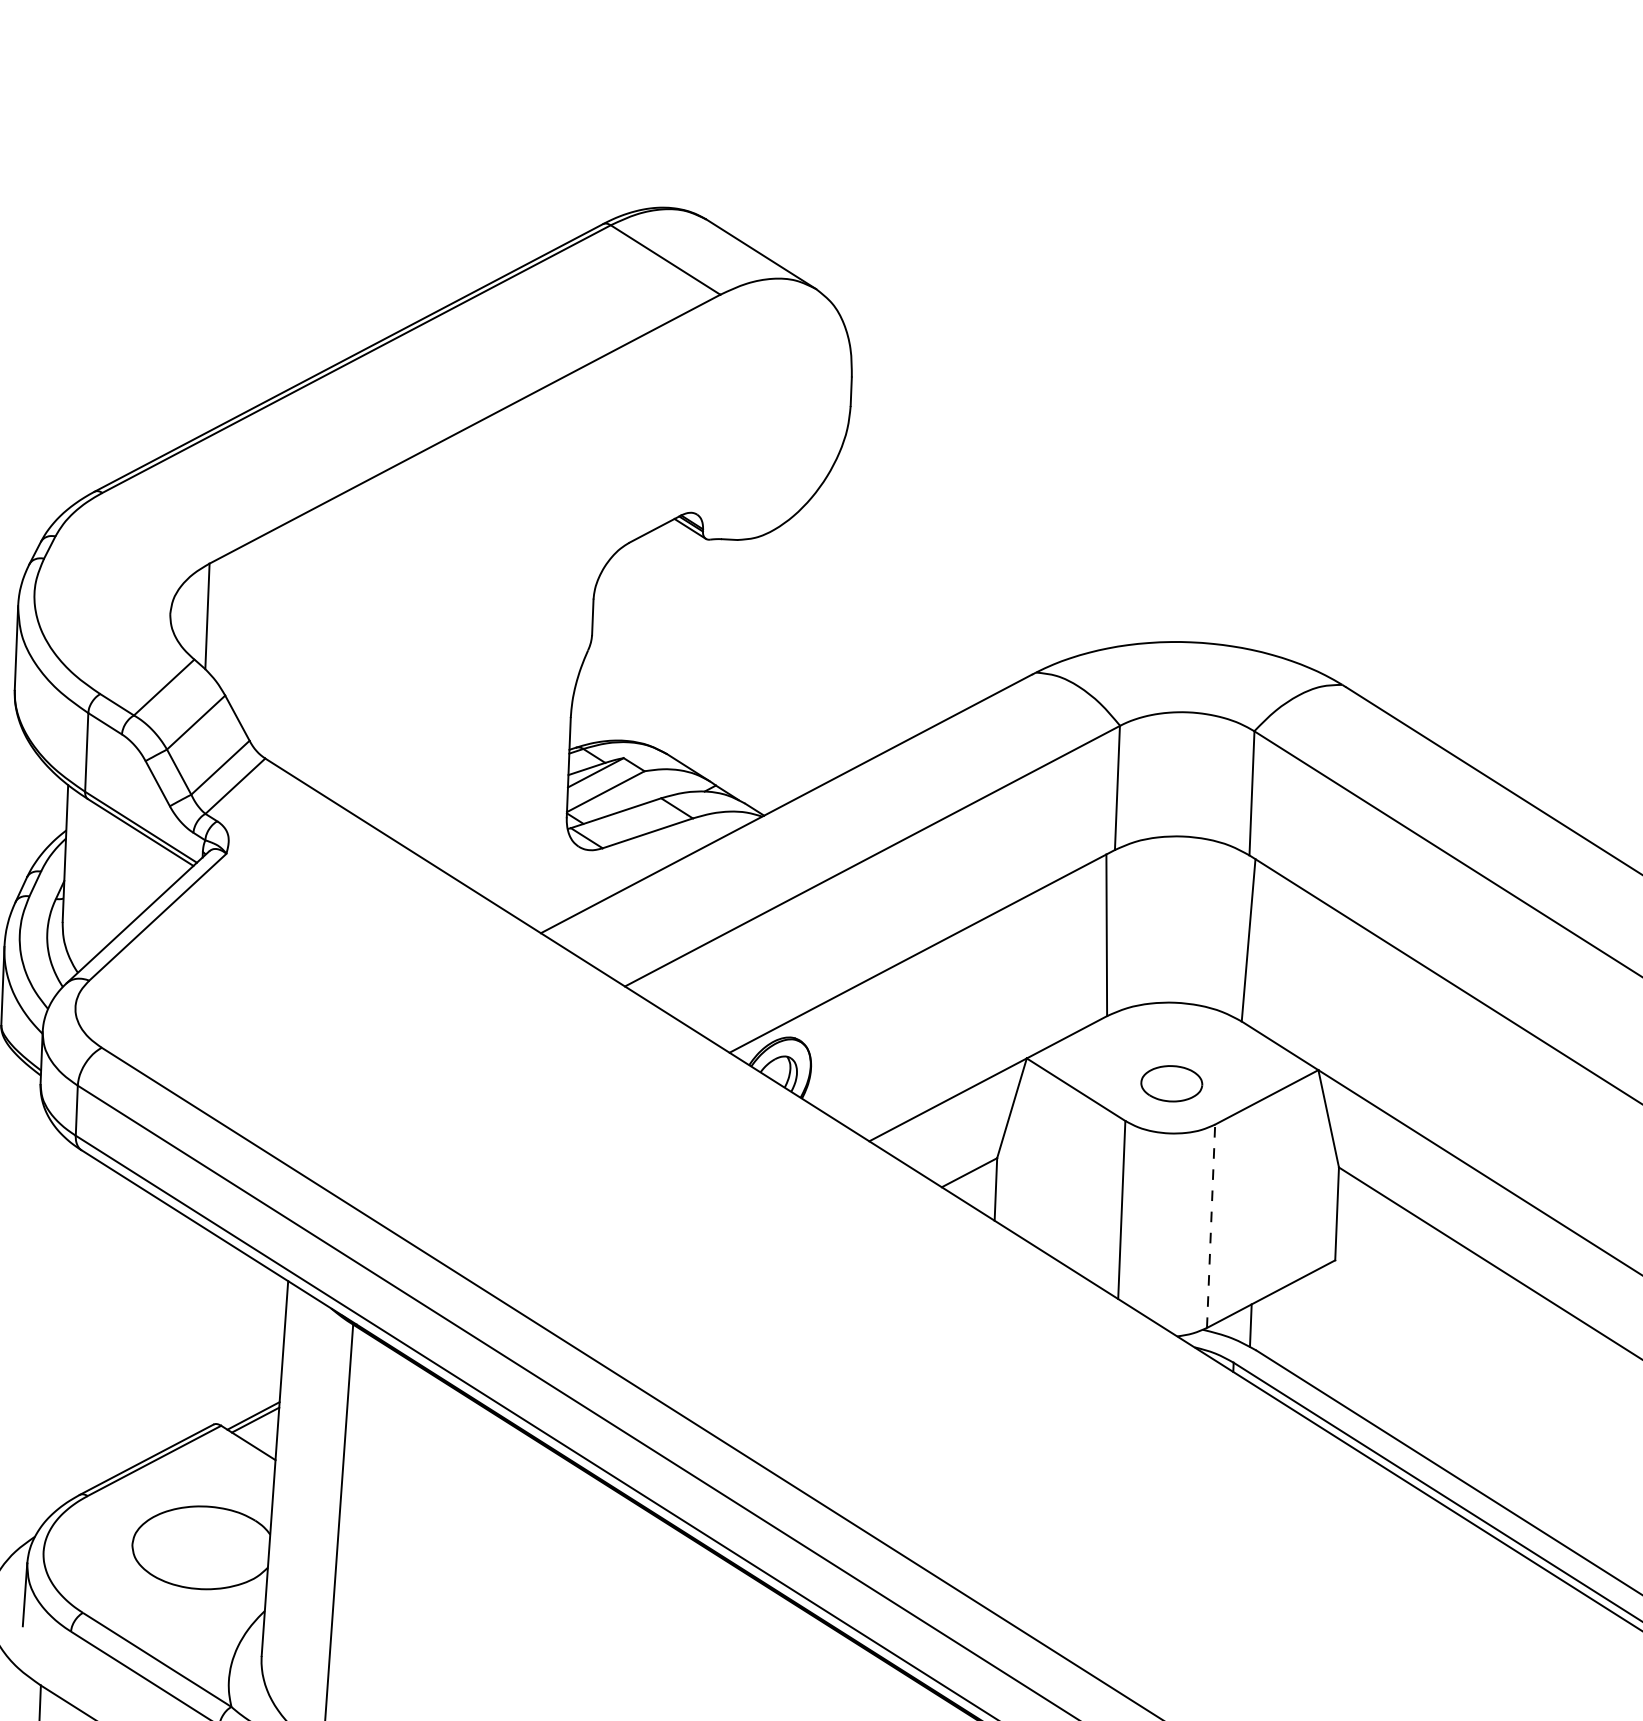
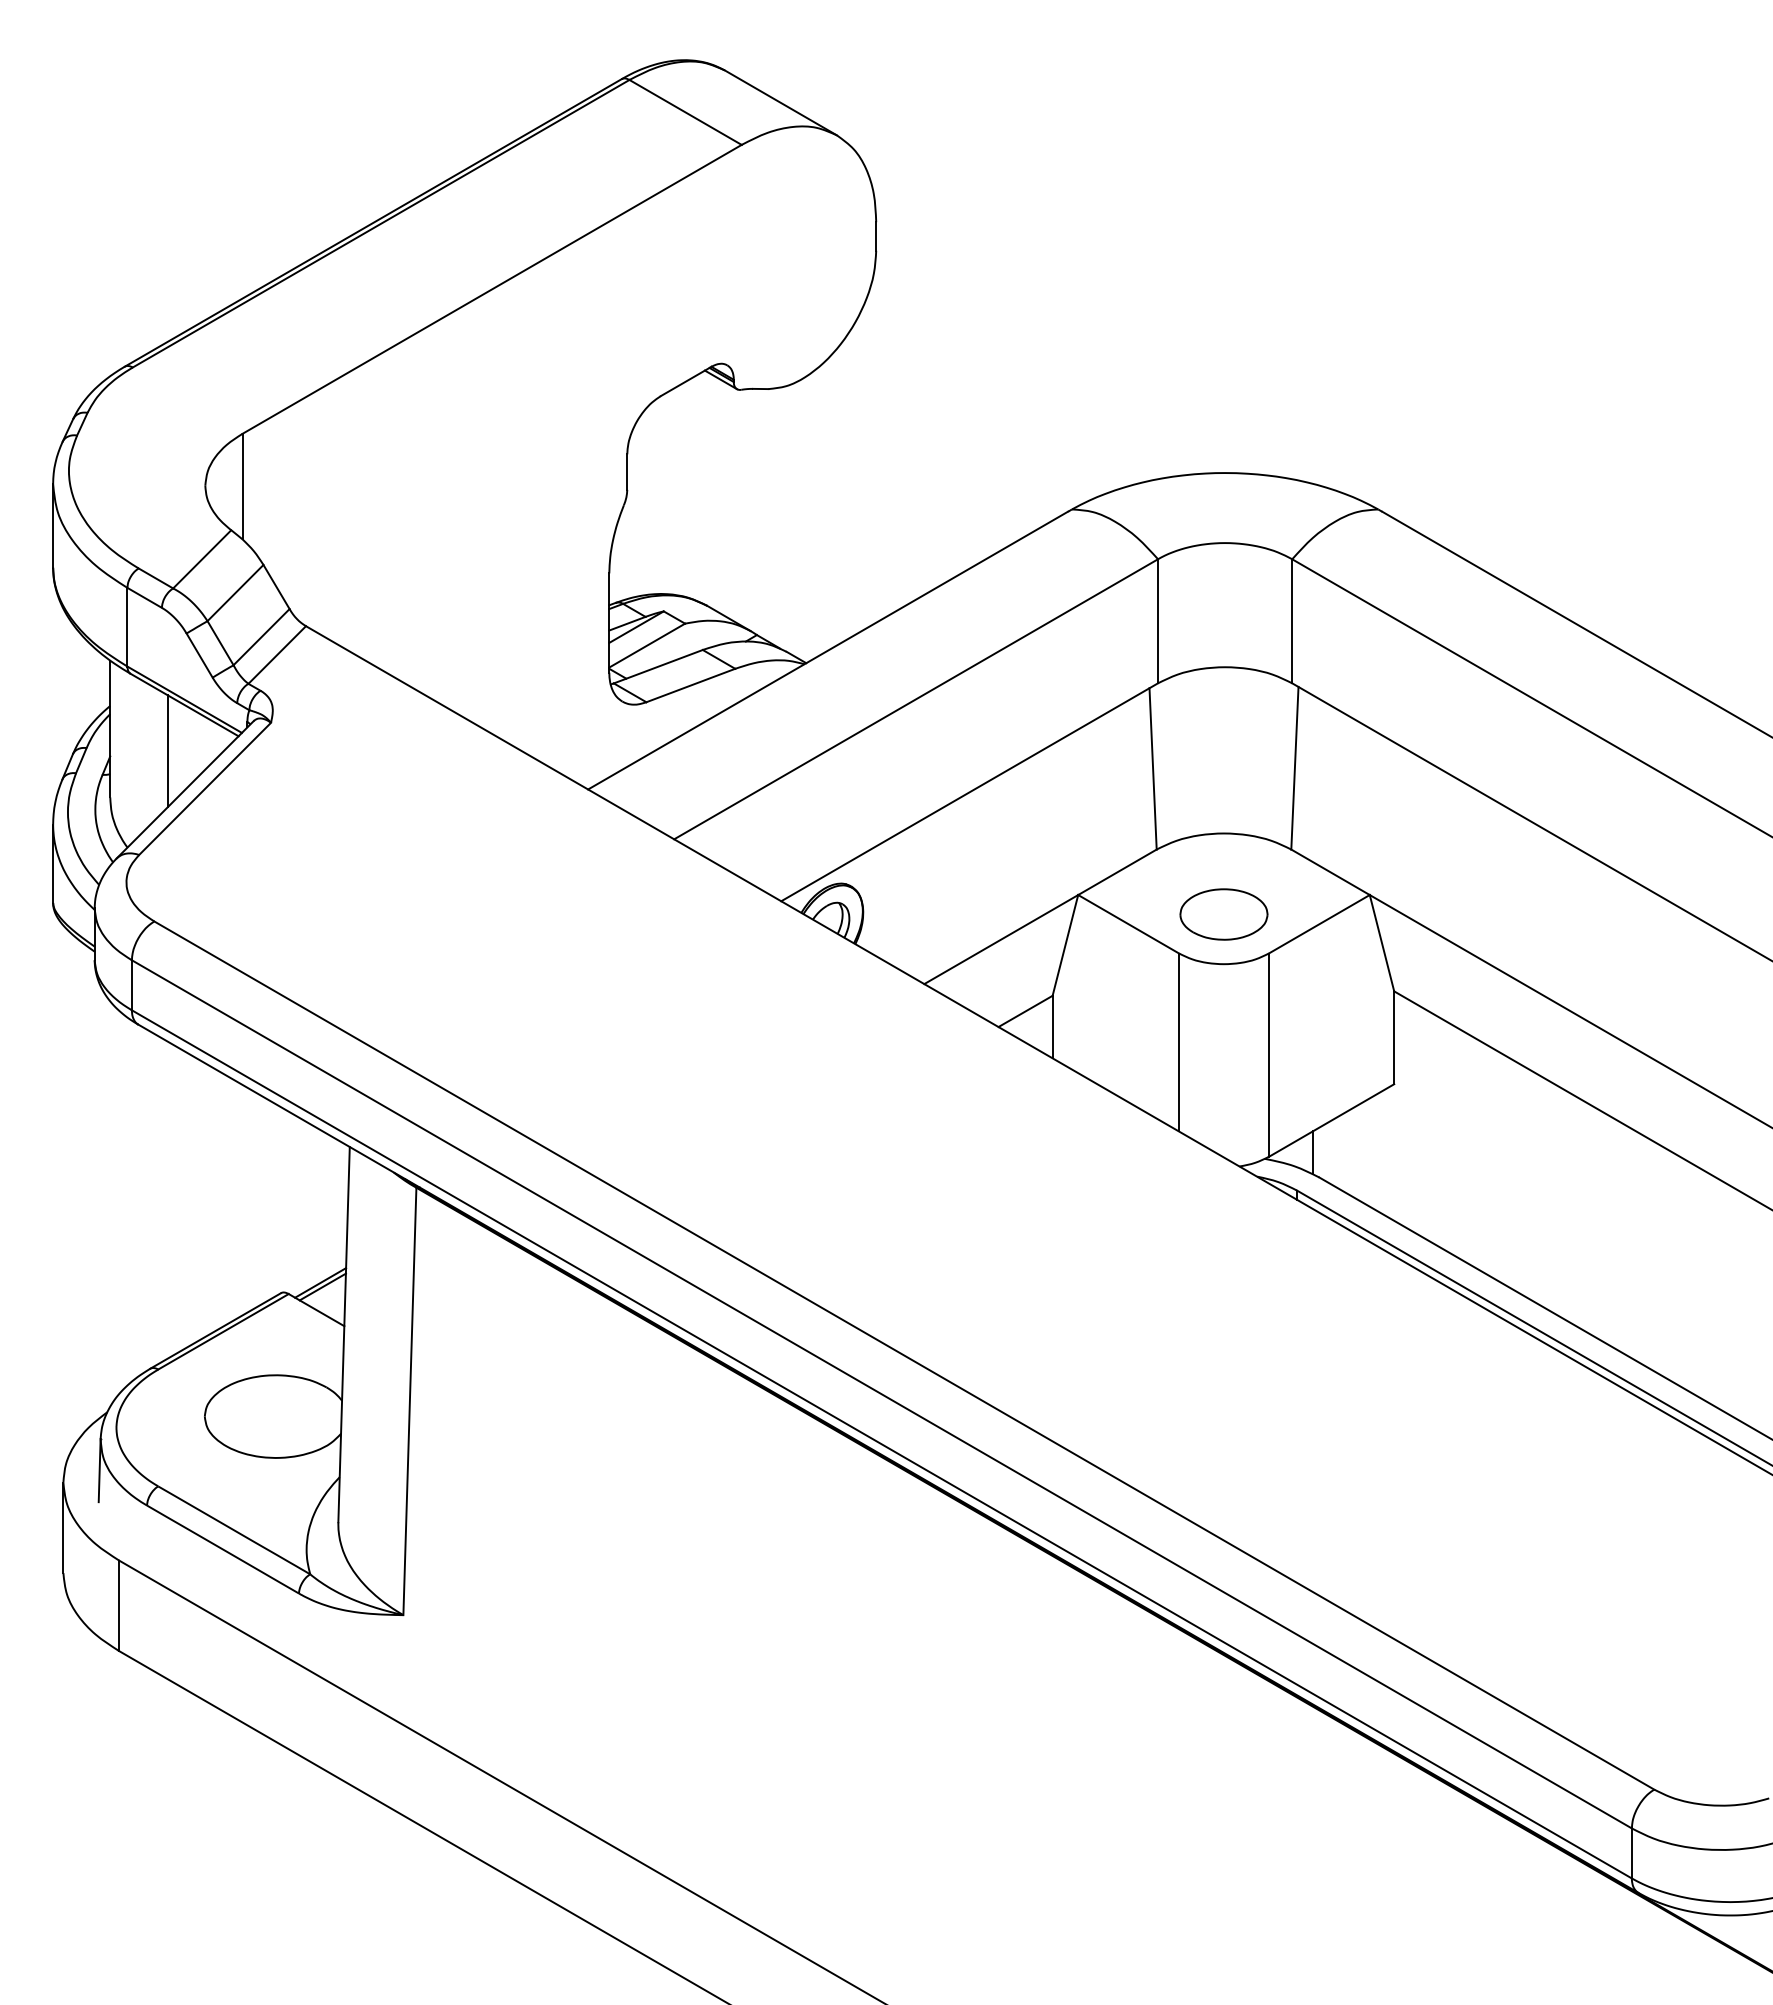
line: (121, 878) -> (167, 751), added
part: (1171, 1083) -> (1223, 914), size x1.43
line: (1210, 1226) -> (1268, 1055), dashed -> solid

